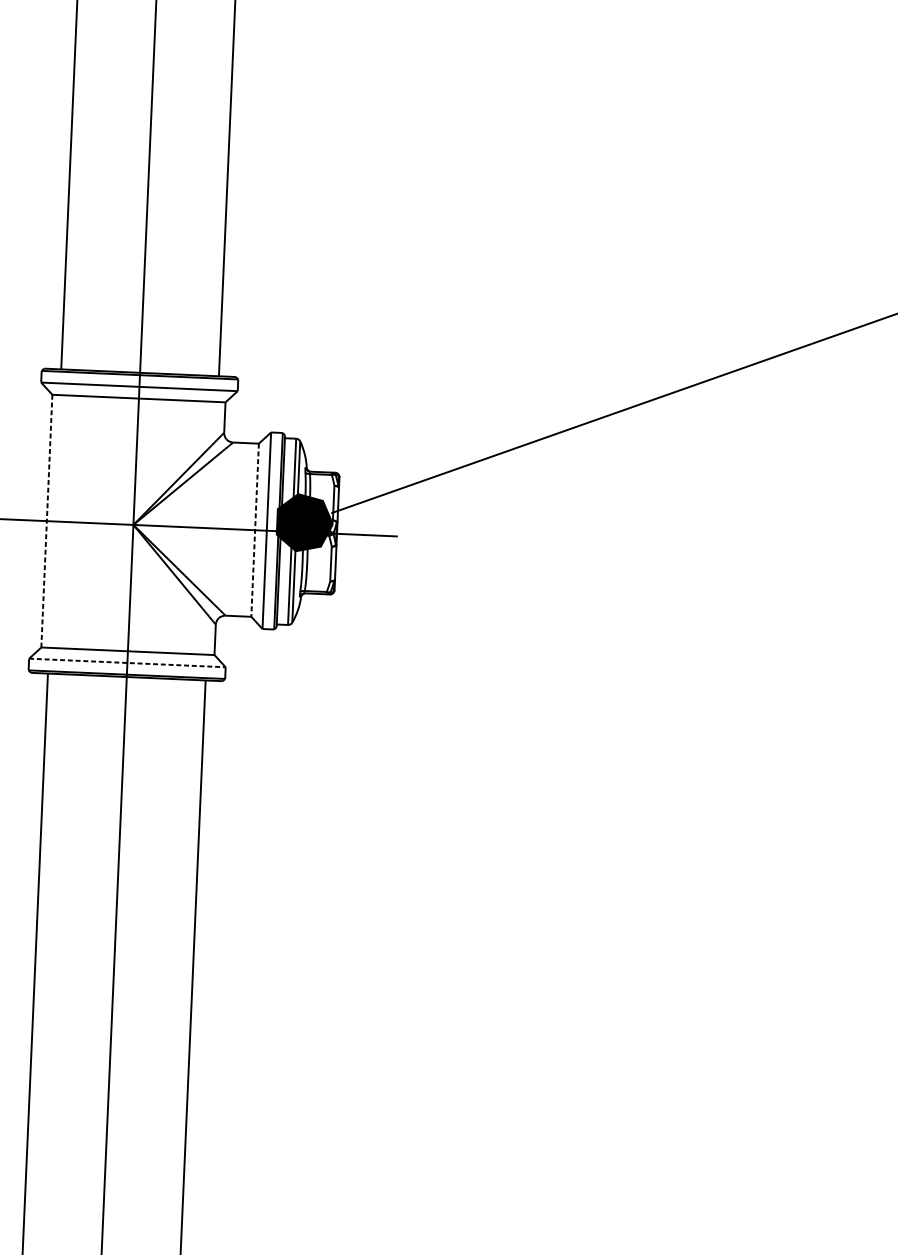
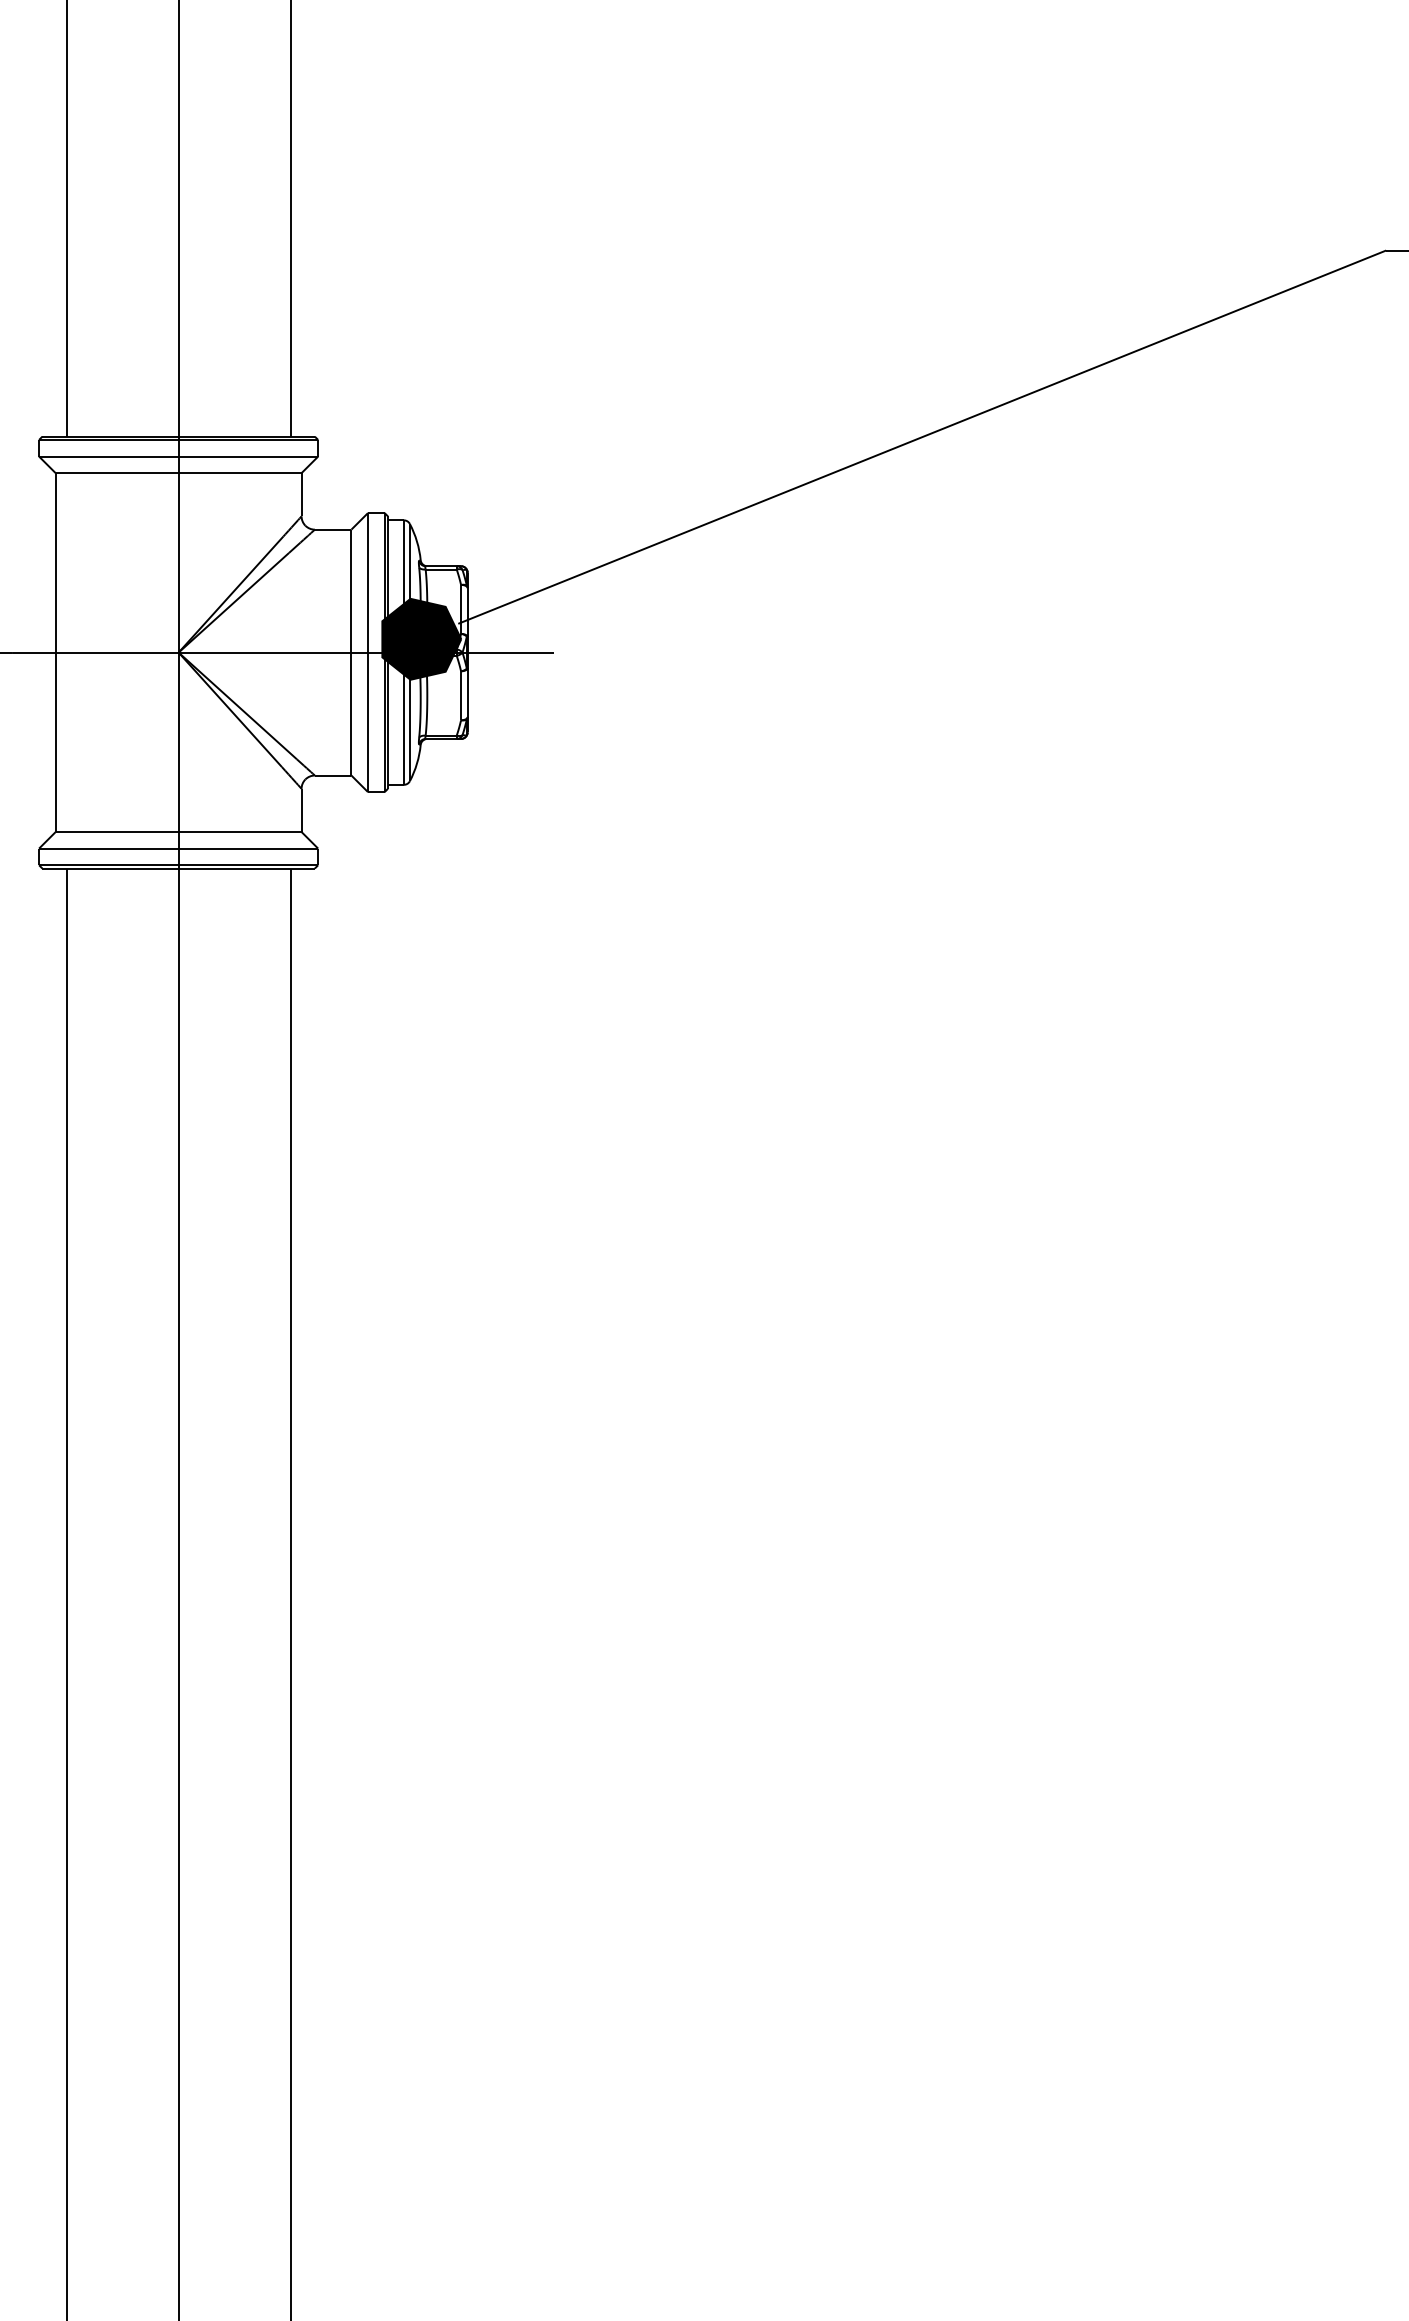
line: (46, 521) -> (55, 653), dashed -> solid
line: (255, 530) -> (351, 652), dashed -> solid
line: (127, 662) -> (178, 848), dashed -> solid

